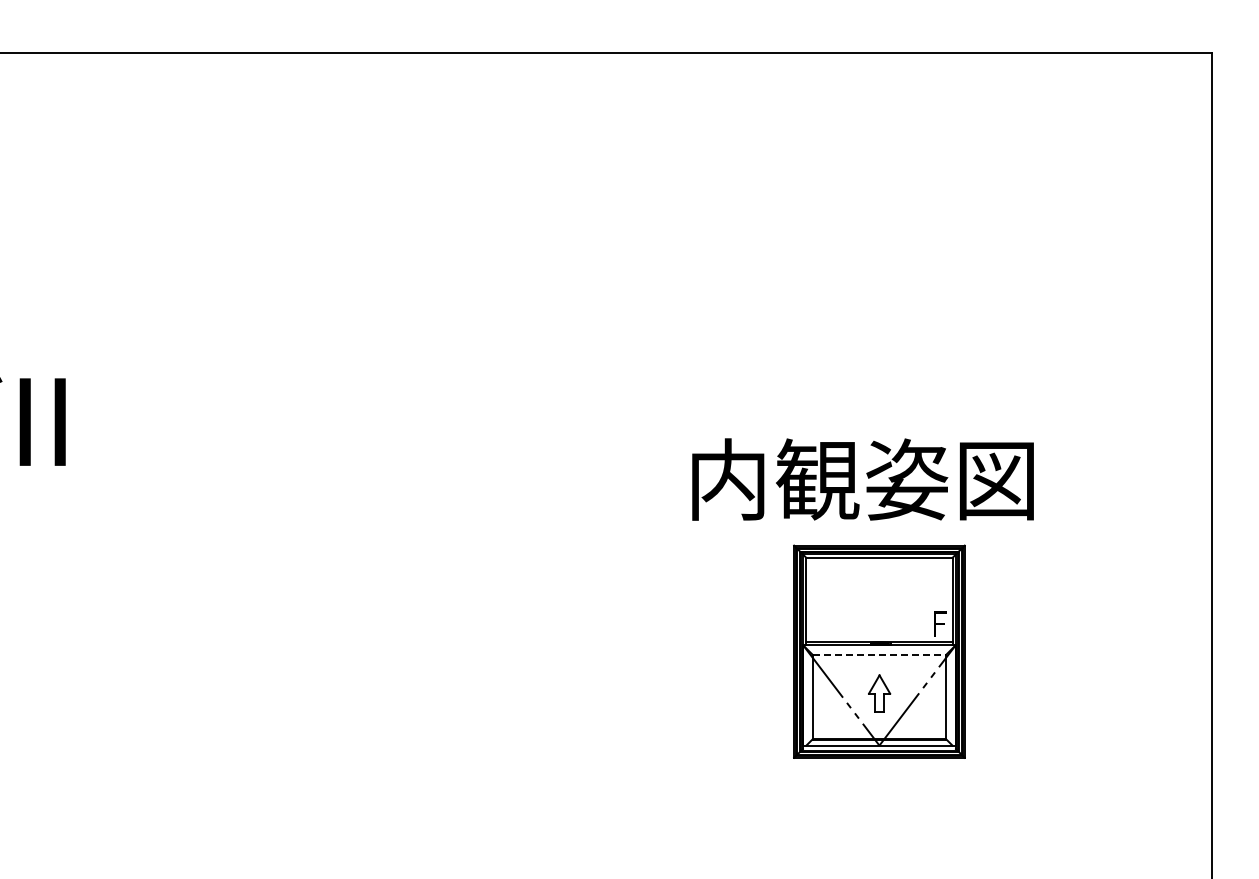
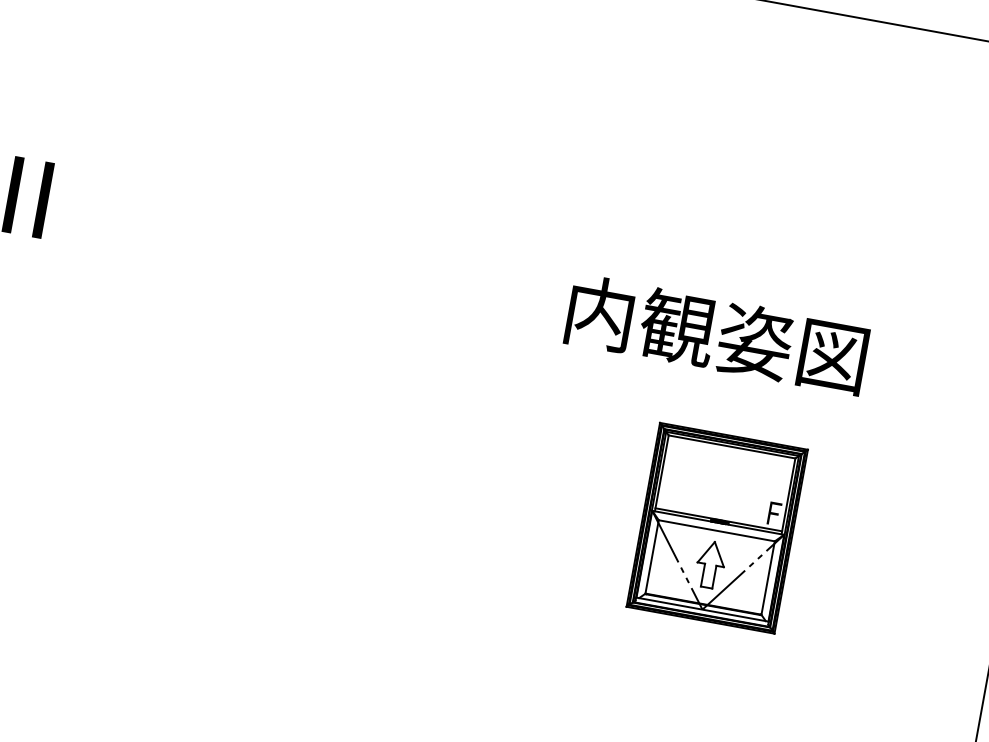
text: (862, 479) -> (716, 334), moved
line: (879, 654) -> (716, 530), dashed -> solid
part: (879, 693) -> (710, 564), size x1.43

